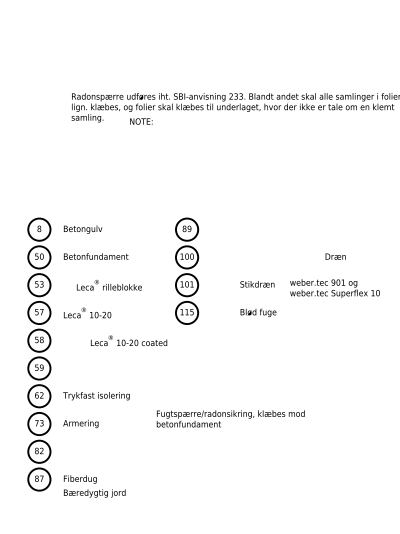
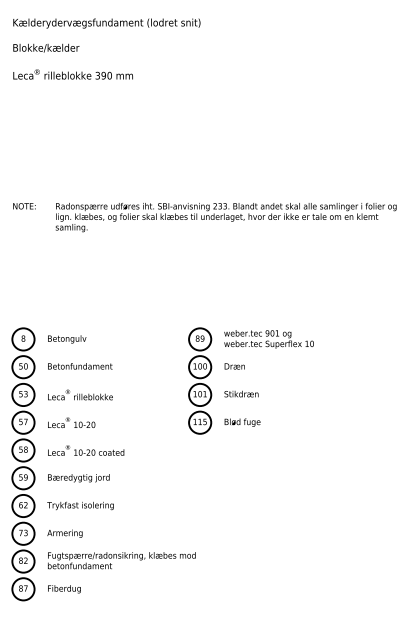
text: (141, 121) -> (24, 206), moved
text: (335, 256) -> (234, 366), moved
part: (187, 270) -> (200, 380), moved
text: (109, 284) -> (80, 394), moved
text: (334, 288) -> (268, 339), moved
text: (129, 340) -> (86, 450), moved
text: (230, 418) -> (121, 560), moved
text: (94, 493) -> (78, 478), moved

